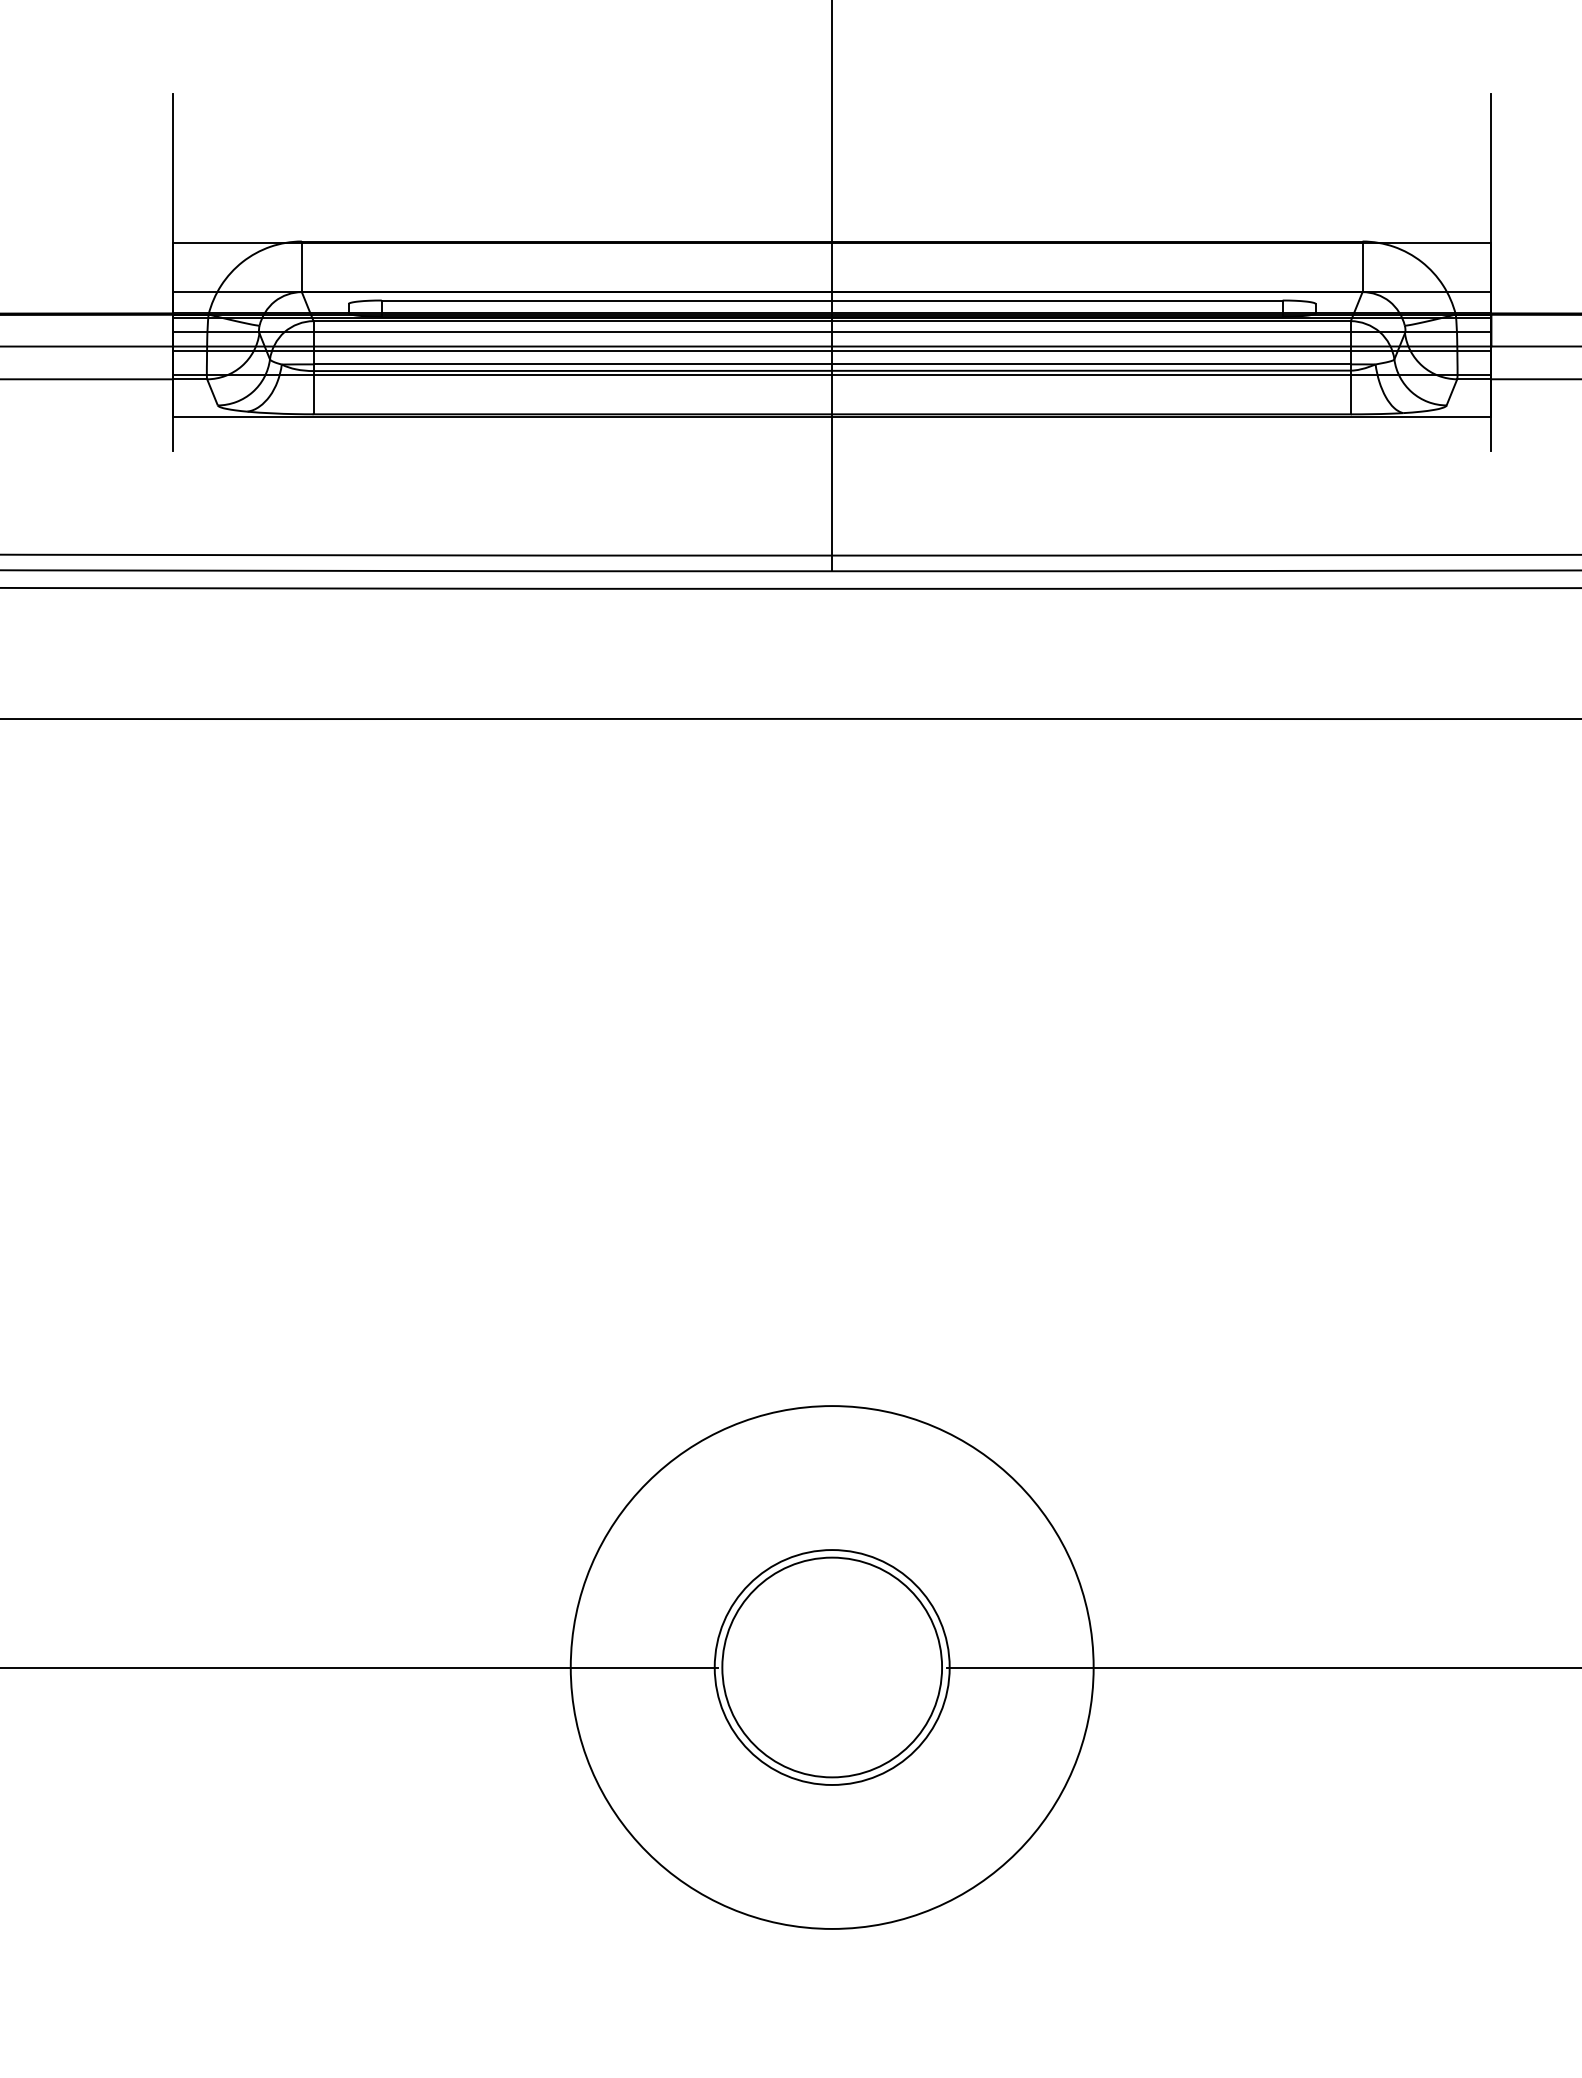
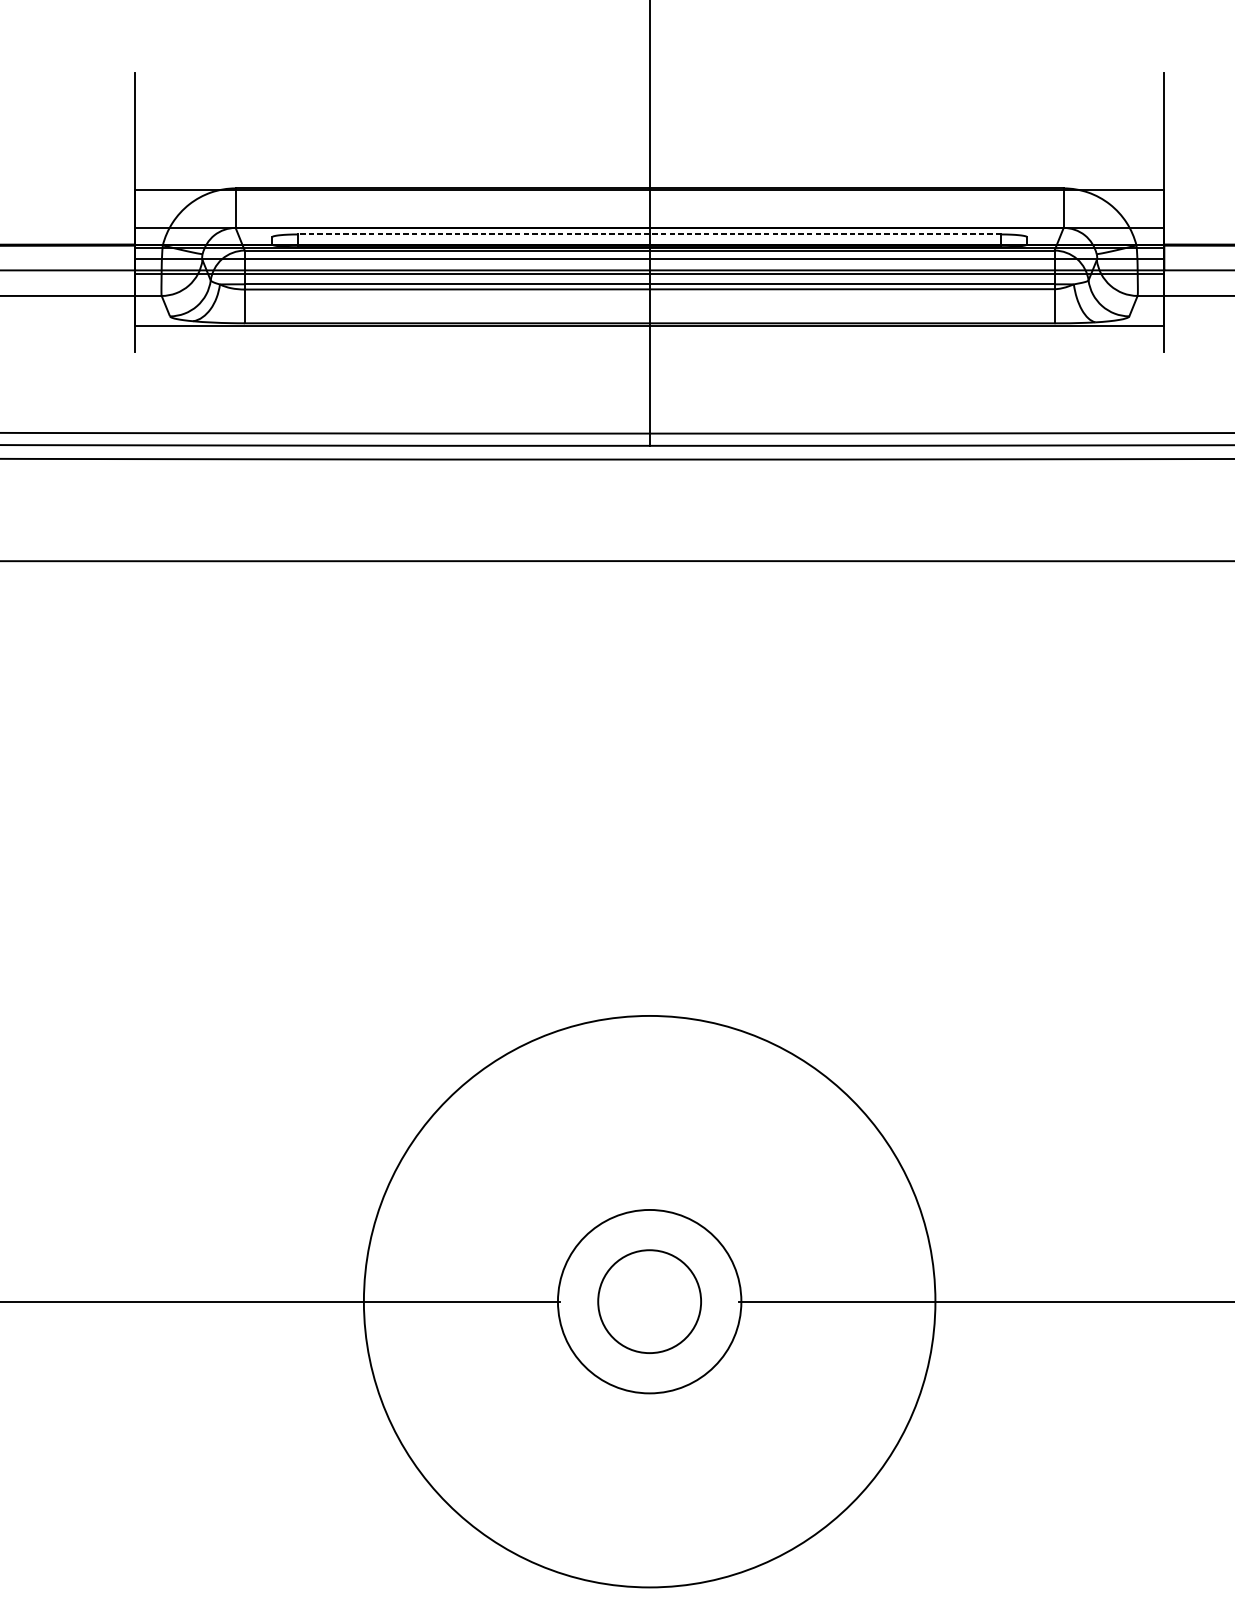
line: (831, 300) -> (649, 234), solid -> dashed
line: (832, 375) -> (649, 293), removed
circle: (831, 1667) -> (649, 1301), size x1.4
circle: (832, 1667) -> (649, 1301), size x0.6

